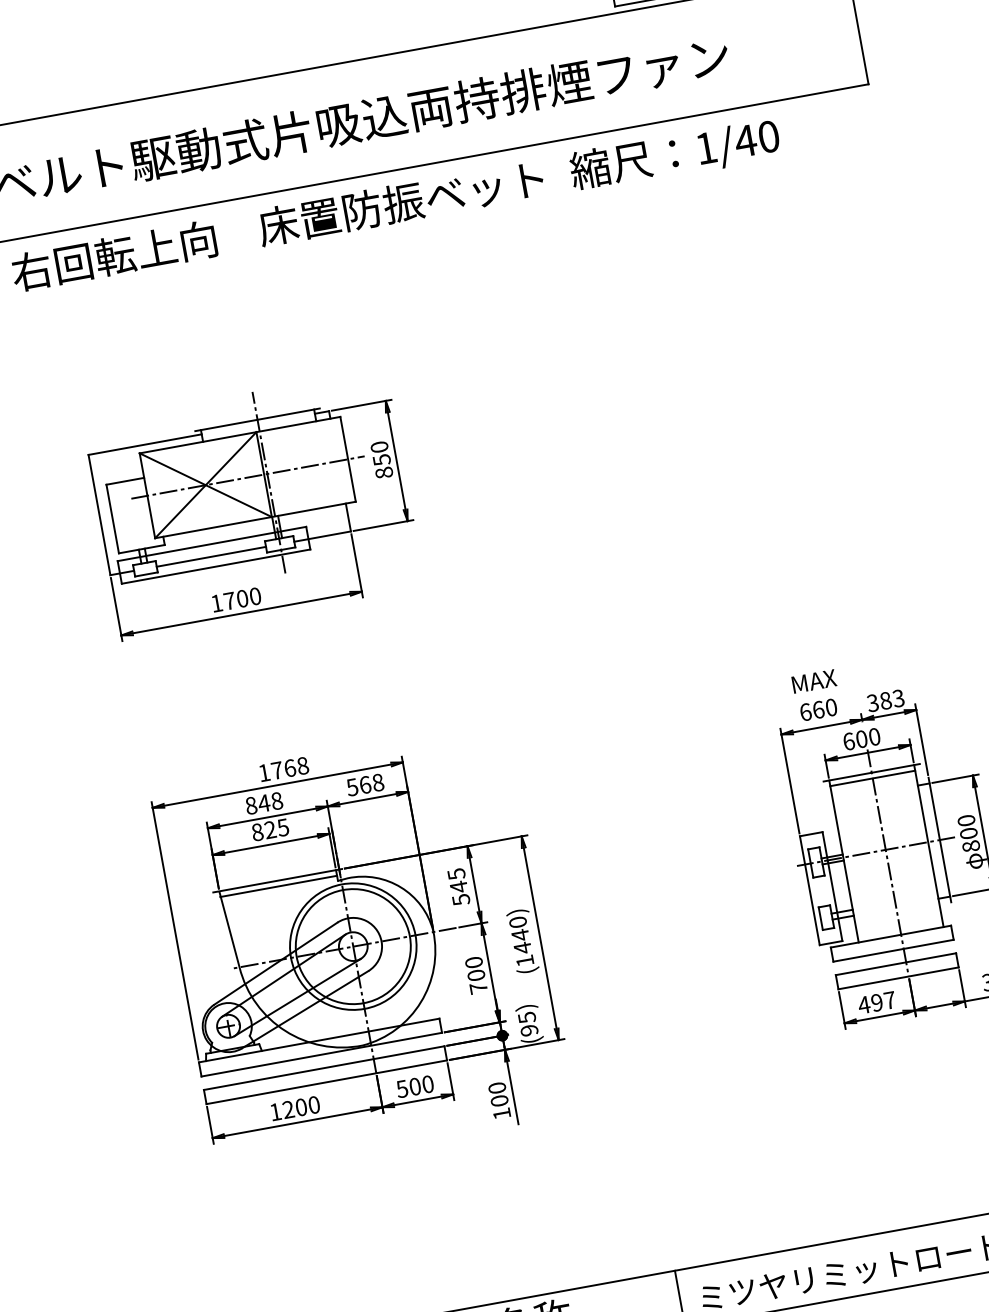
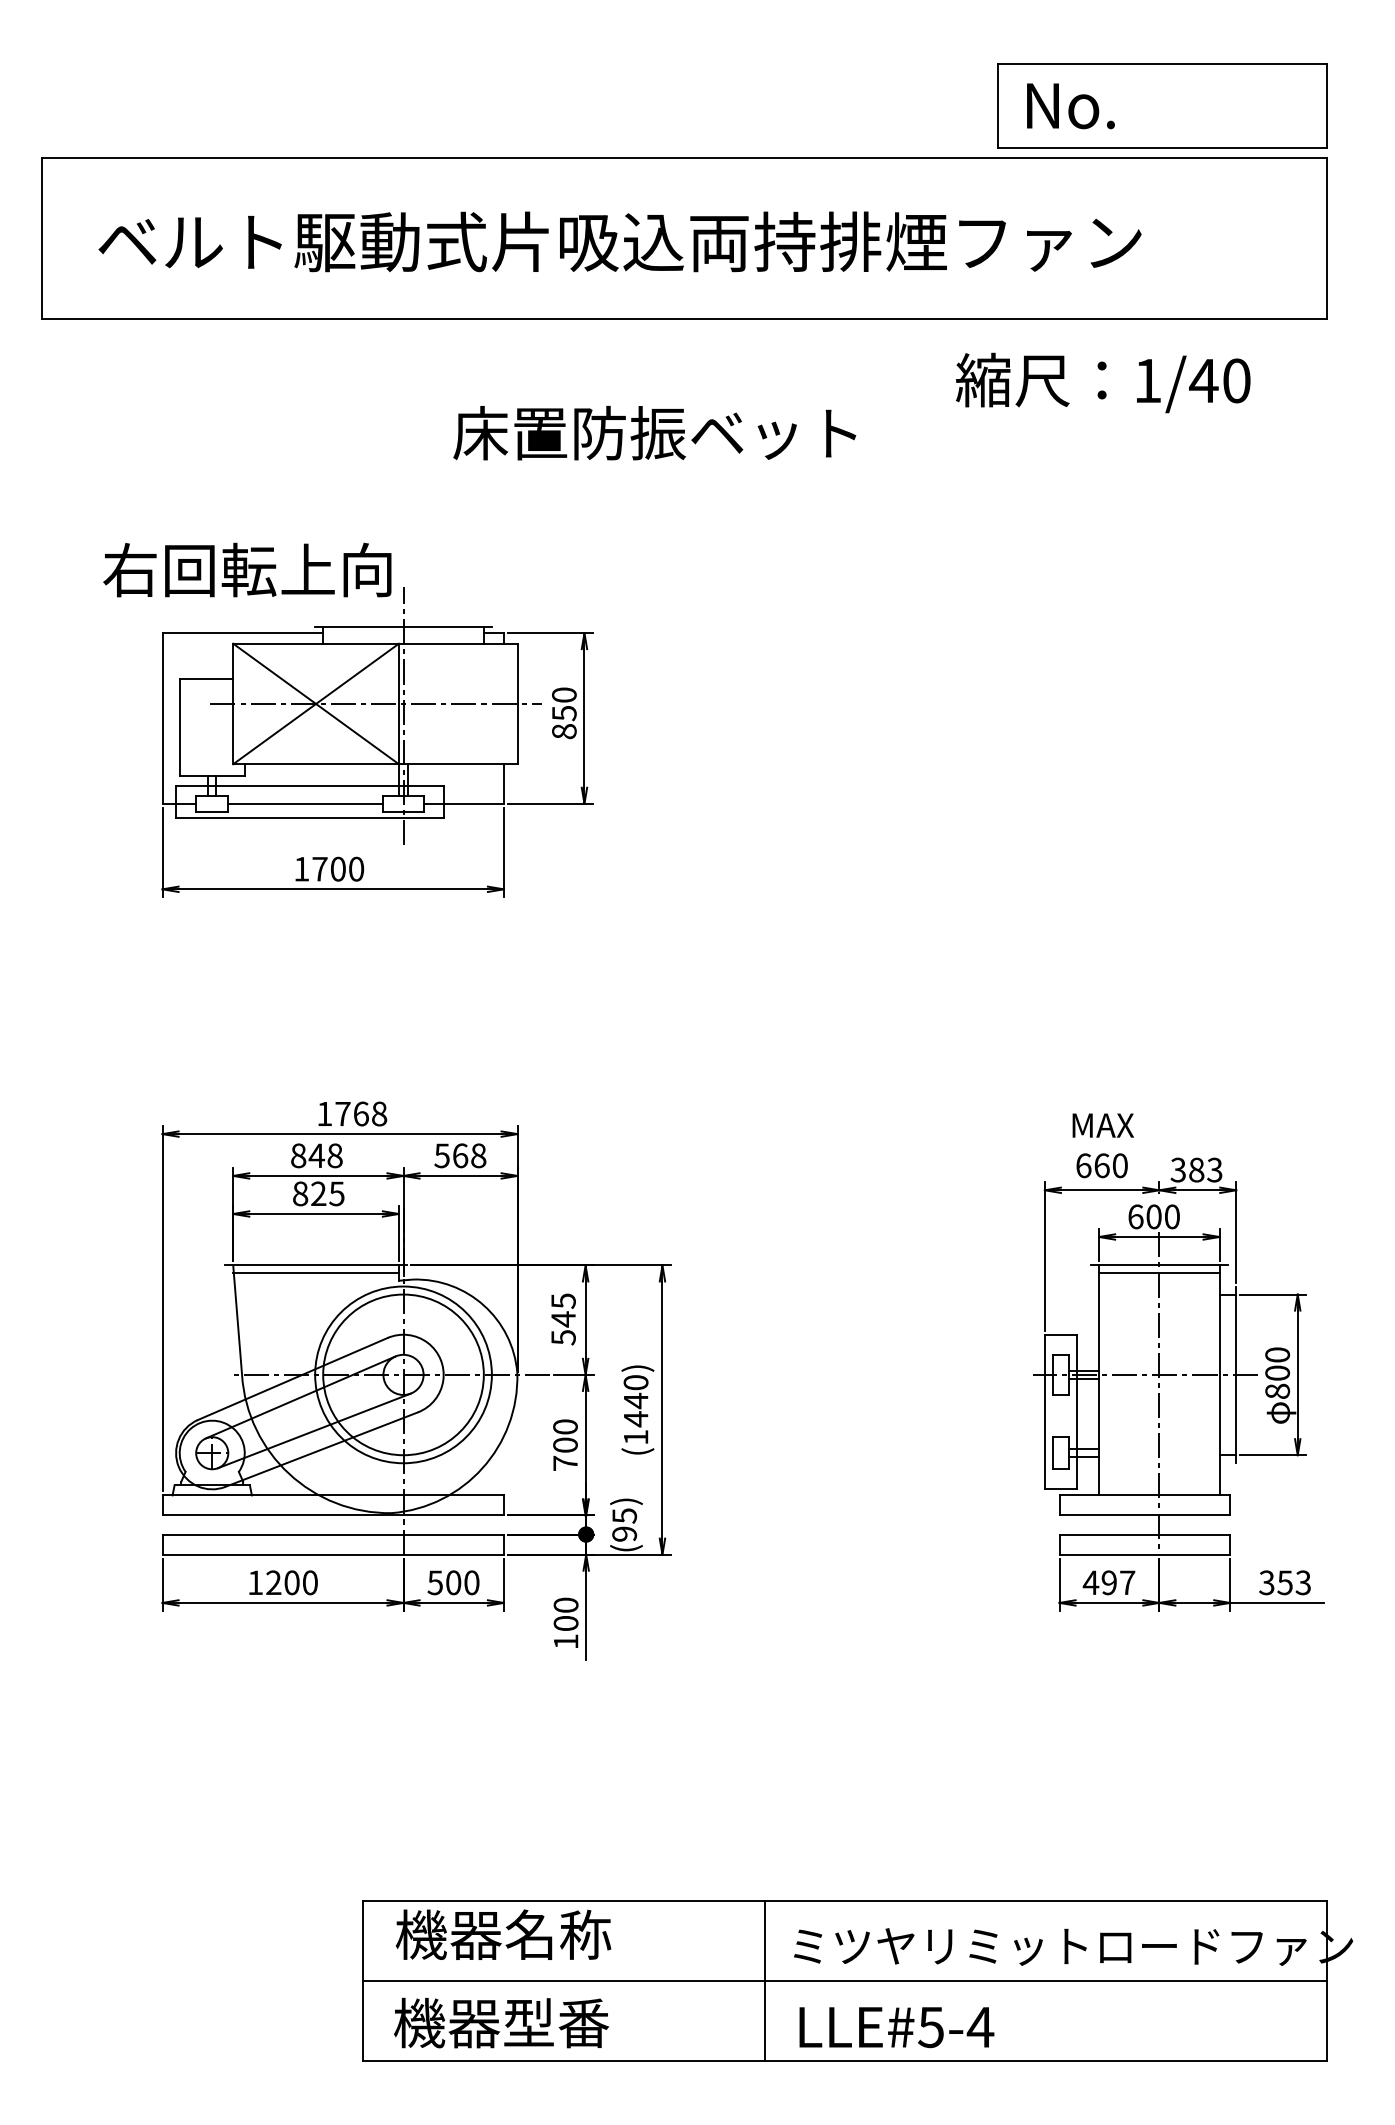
text: (675, 155) -> (1103, 382), moved
text: (400, 202) -> (654, 432), moved
text: (114, 255) -> (247, 569), moved

